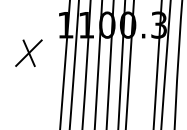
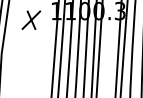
part: (29, 52) -> (31, 19), moved

